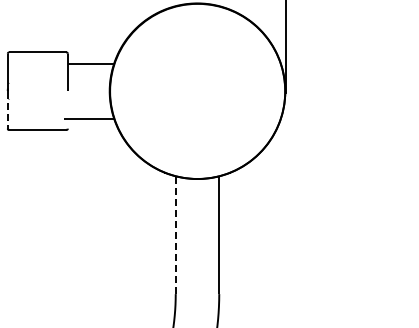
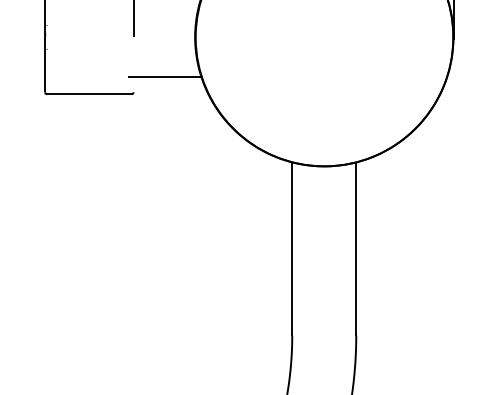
line: (7, 110) -> (44, 65), dashed -> solid
line: (175, 235) -> (291, 249), dashed -> solid

